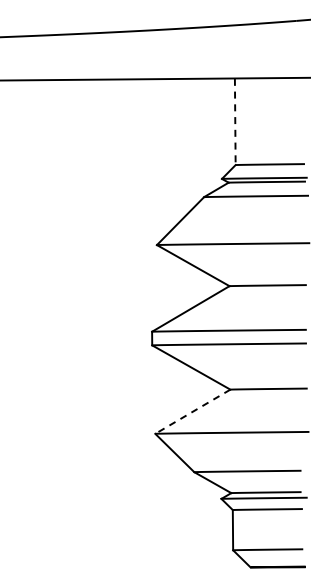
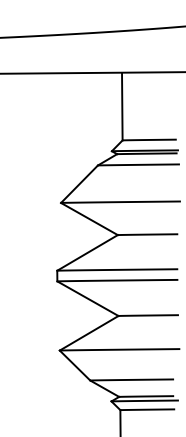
line: (235, 122) -> (122, 107), dashed -> solid
line: (192, 411) -> (88, 333), dashed -> solid

